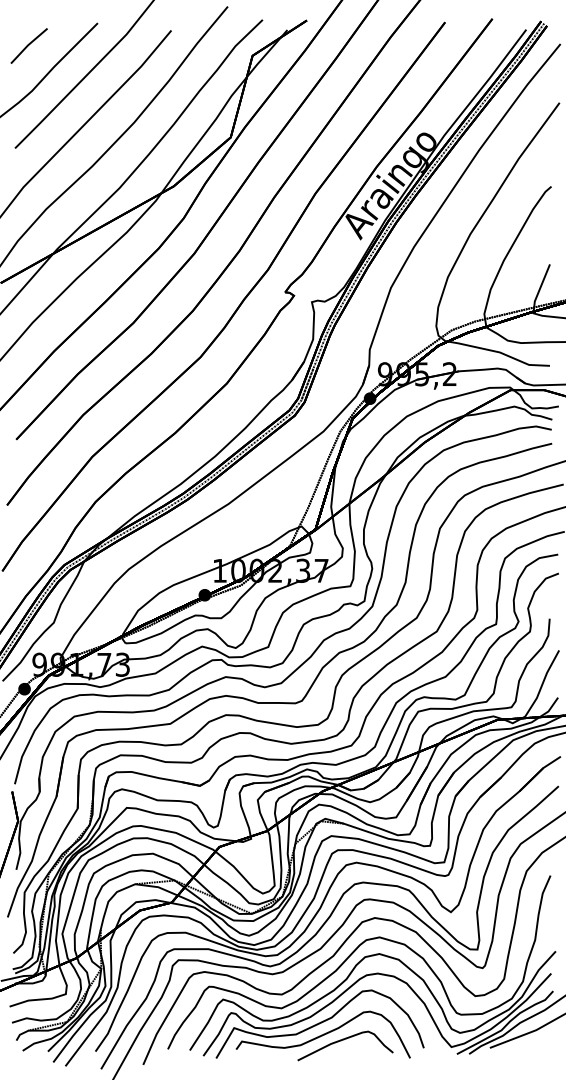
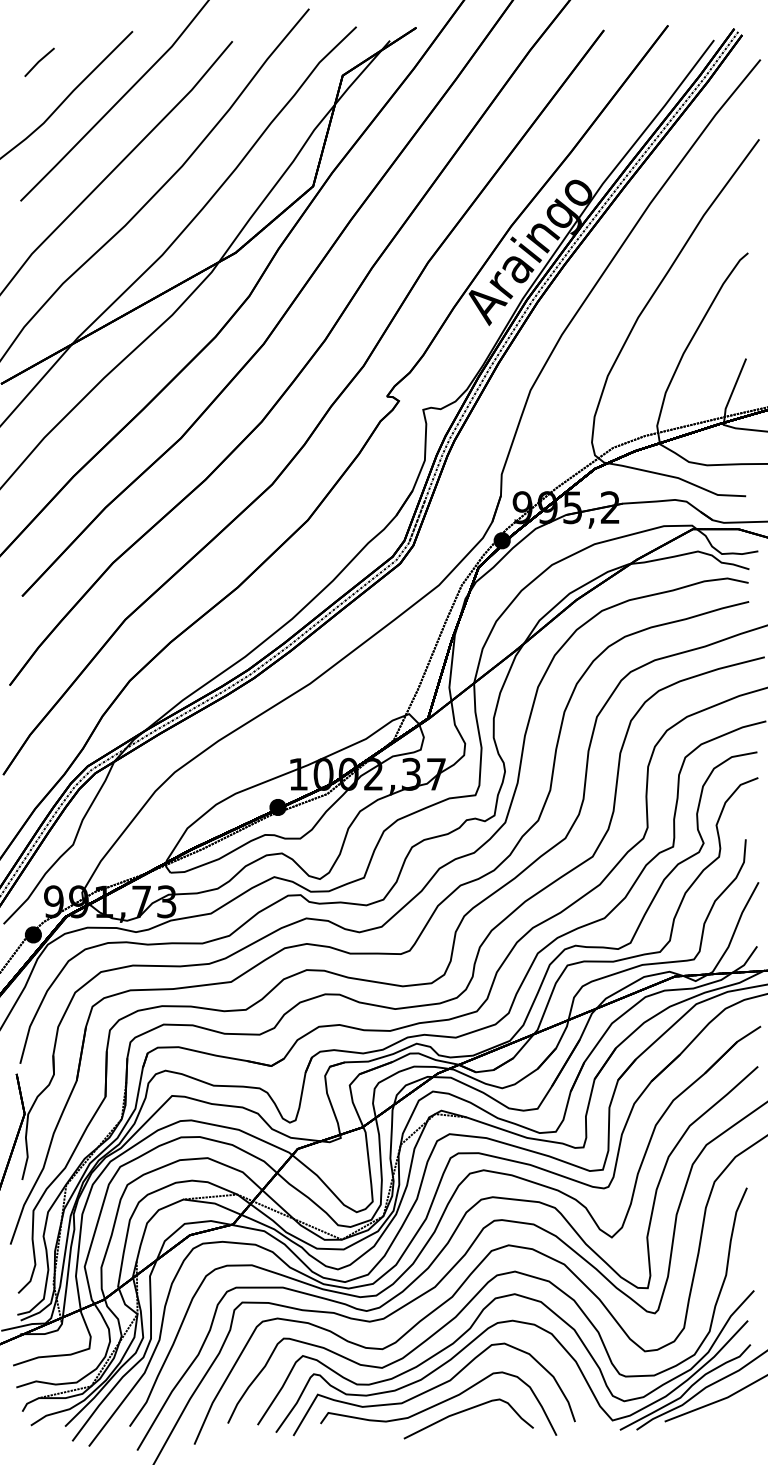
part: (29, 46) -> (39, 62), size x0.6

